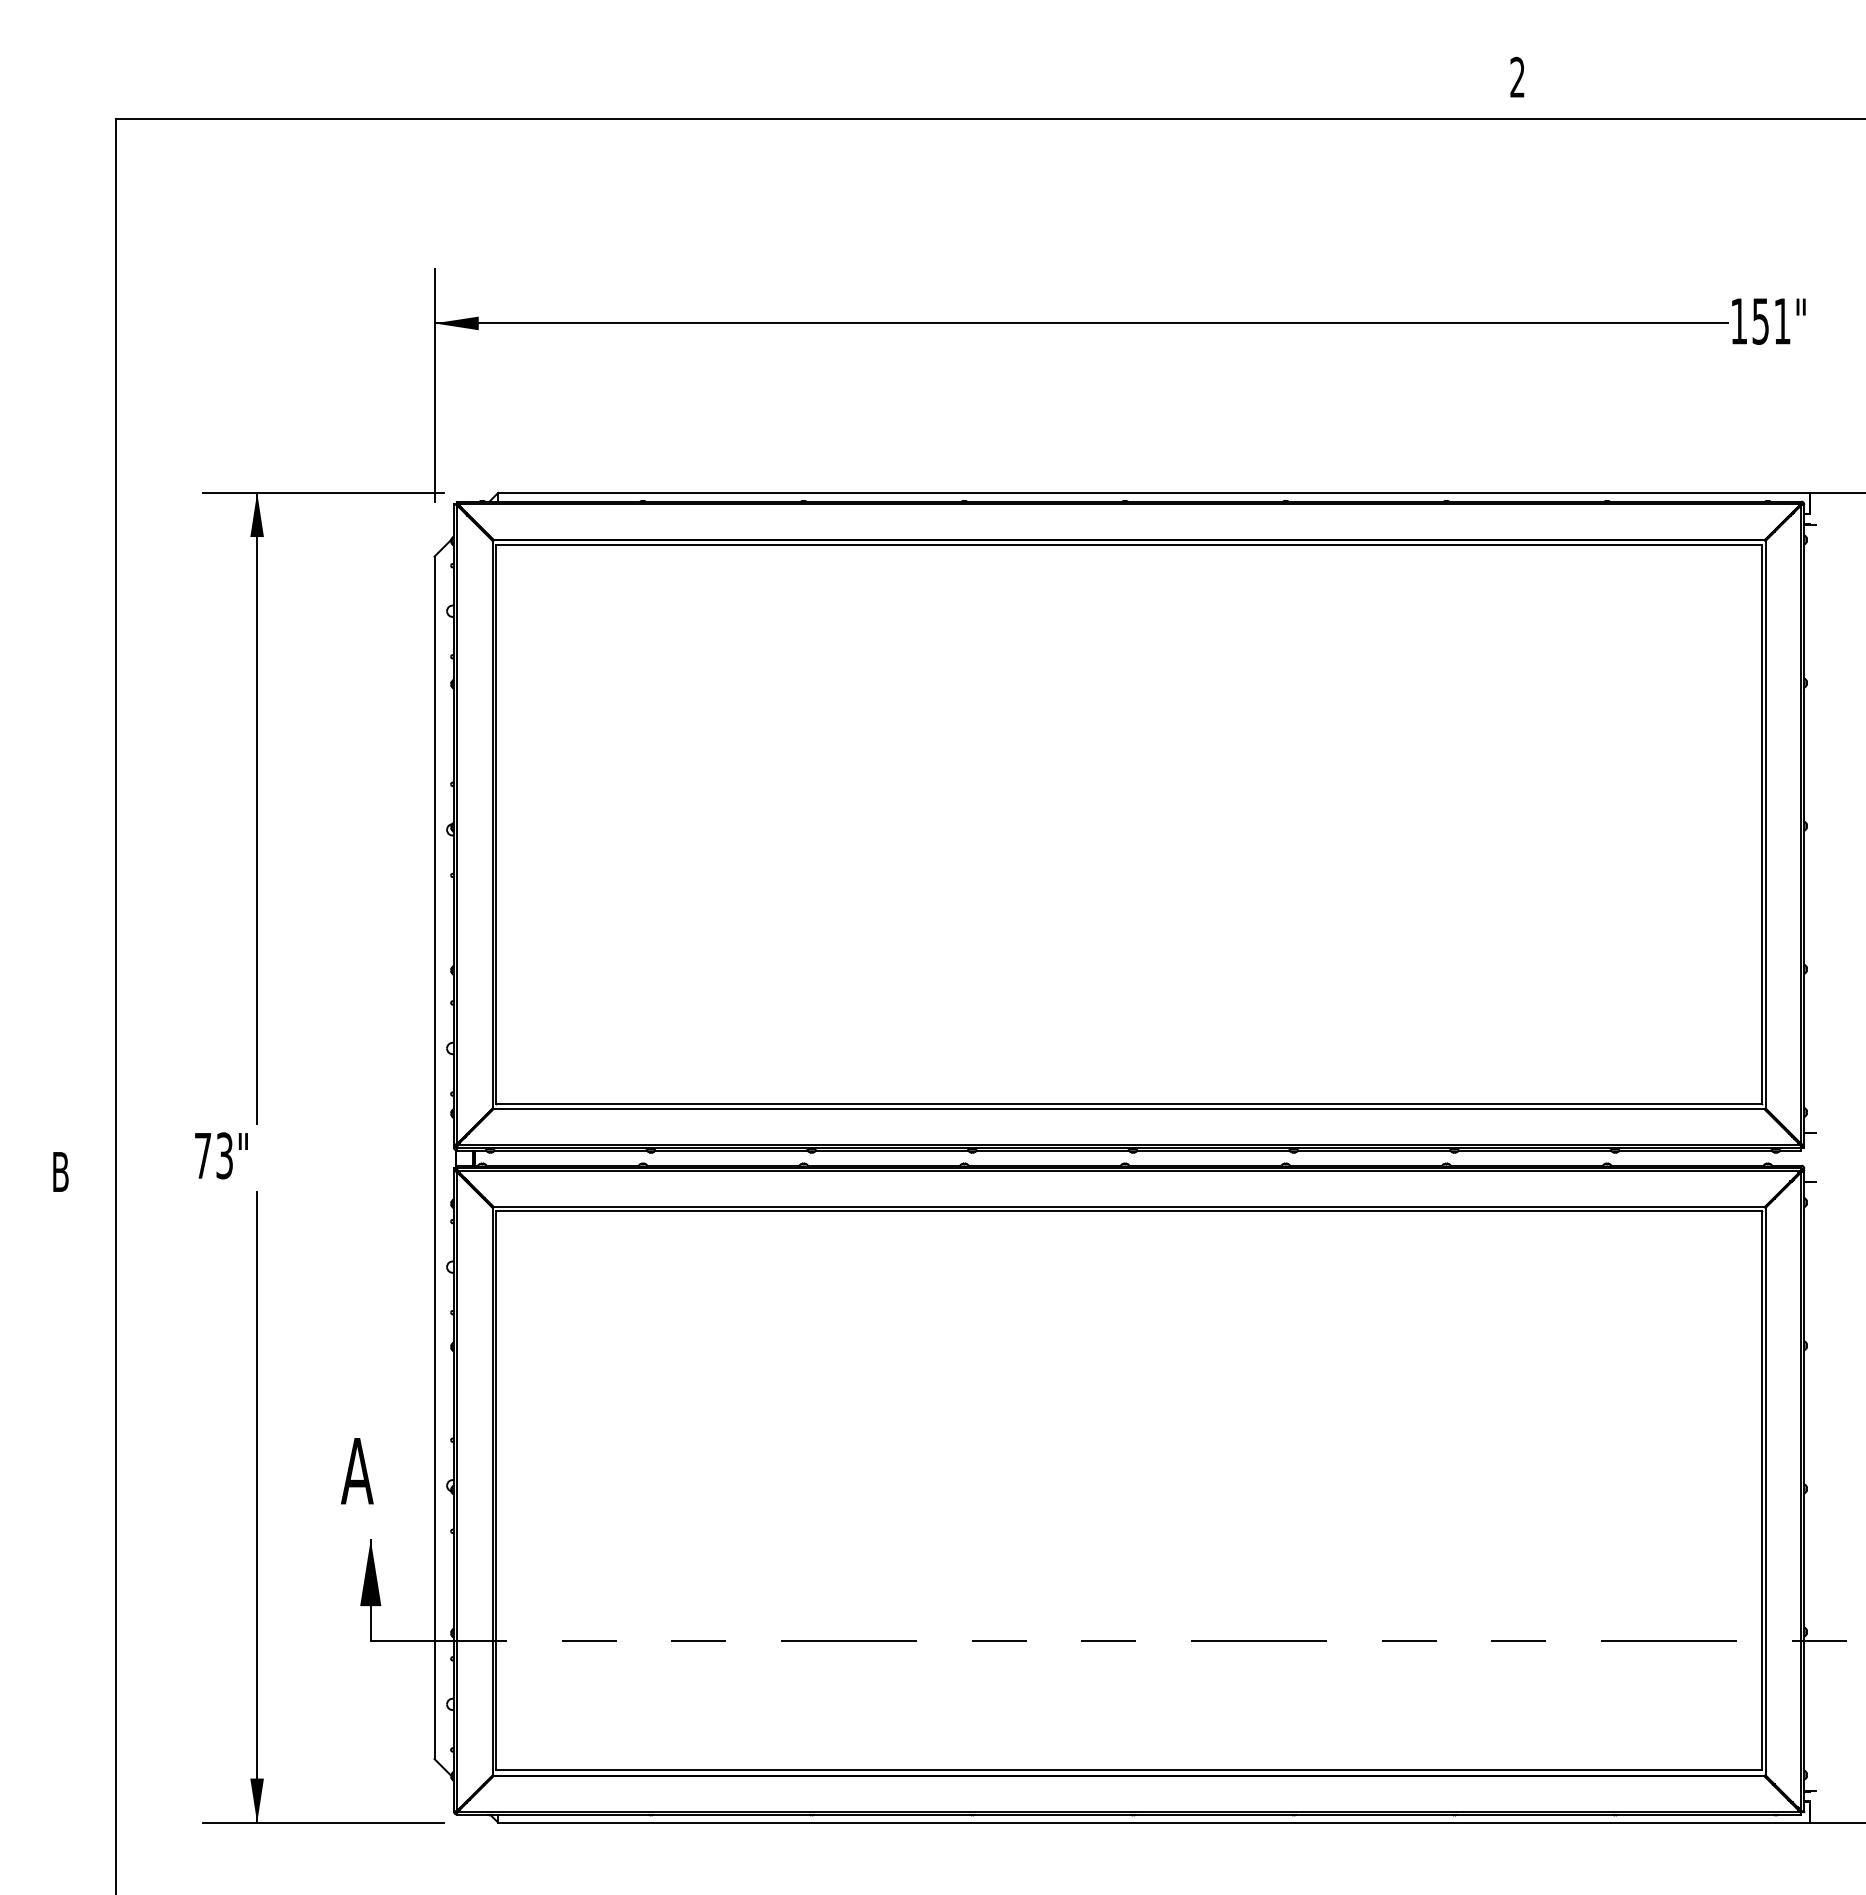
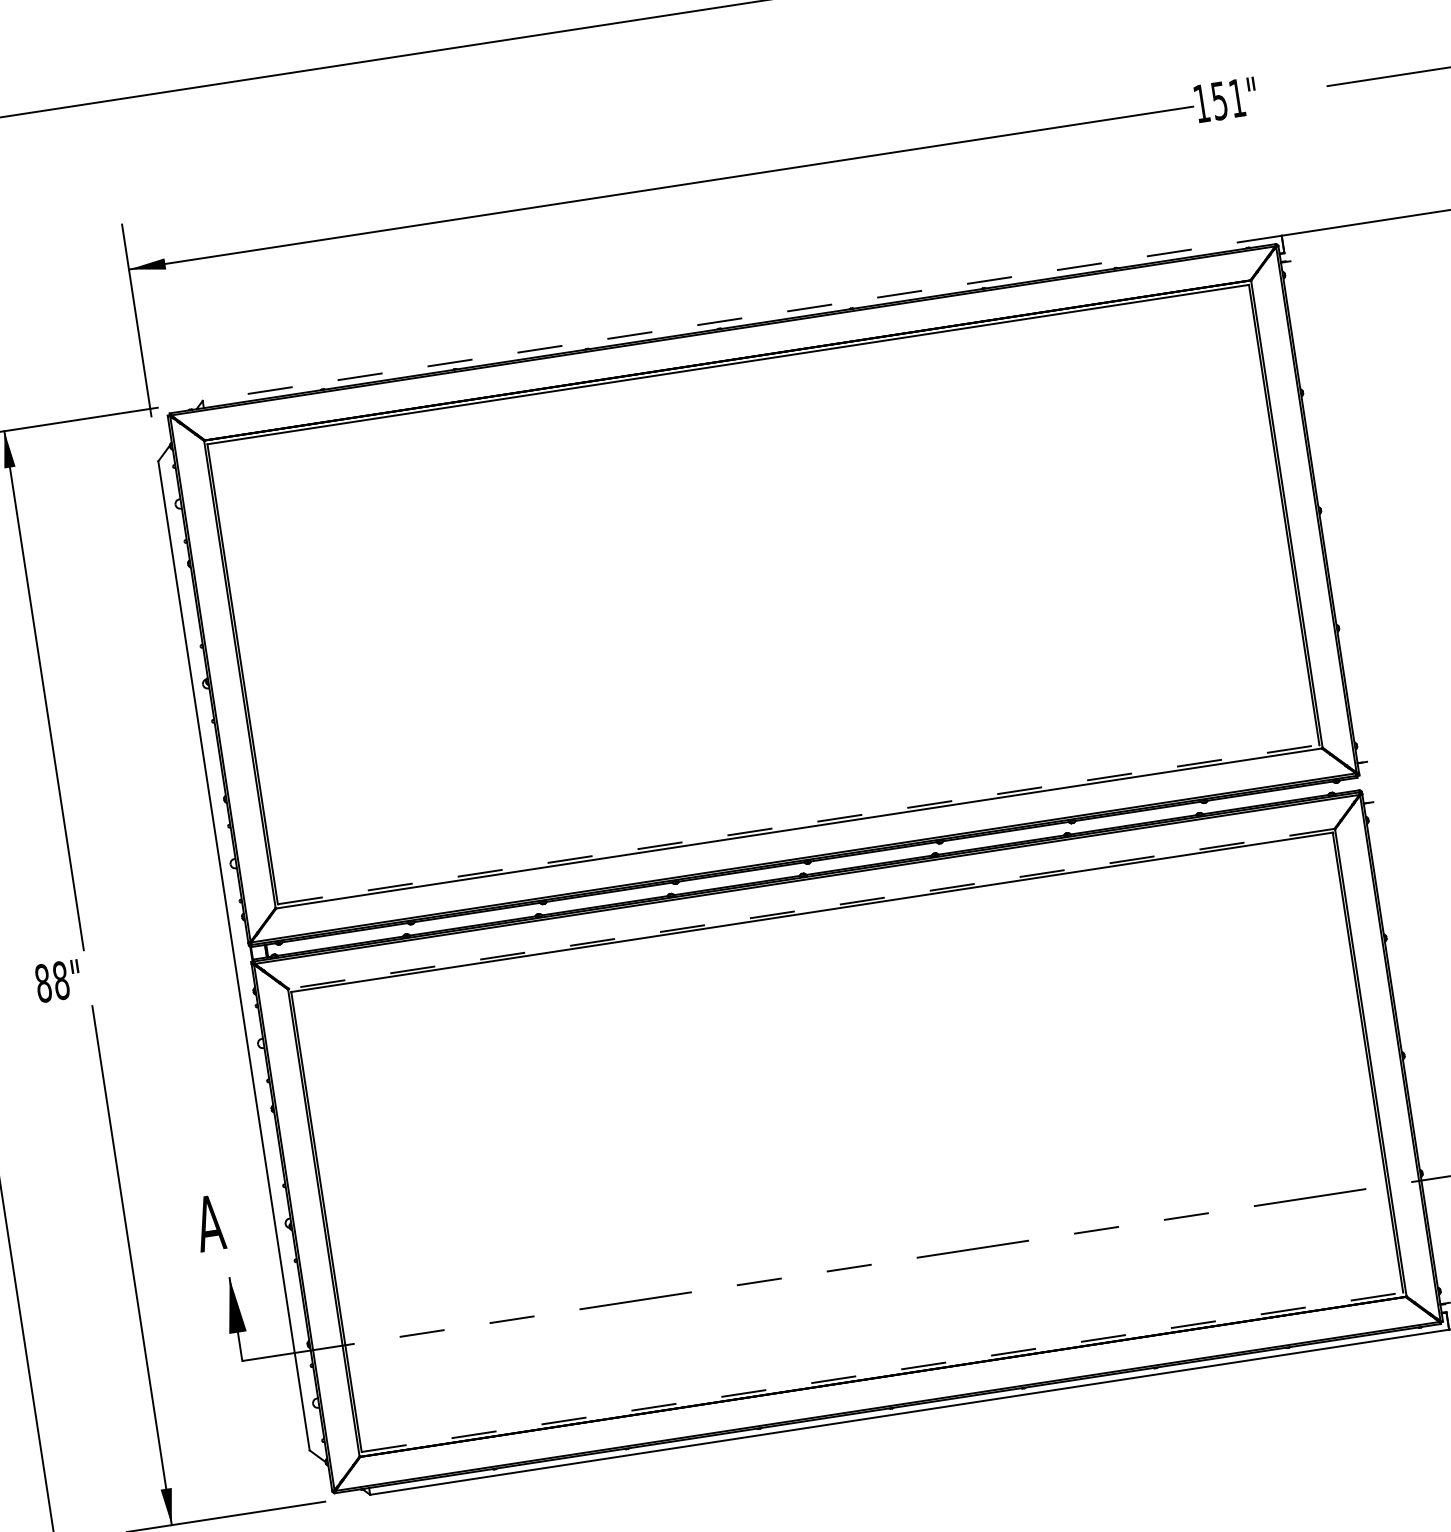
line: (1154, 492) -> (742, 318), solid -> dashed
line: (1129, 1104) -> (798, 824), solid -> dashed
text: (213, 1155) -> (51, 981), 73" -> 88"
line: (1128, 1206) -> (810, 908), solid -> dashed
line: (1129, 1770) -> (882, 1372), solid -> dashed

